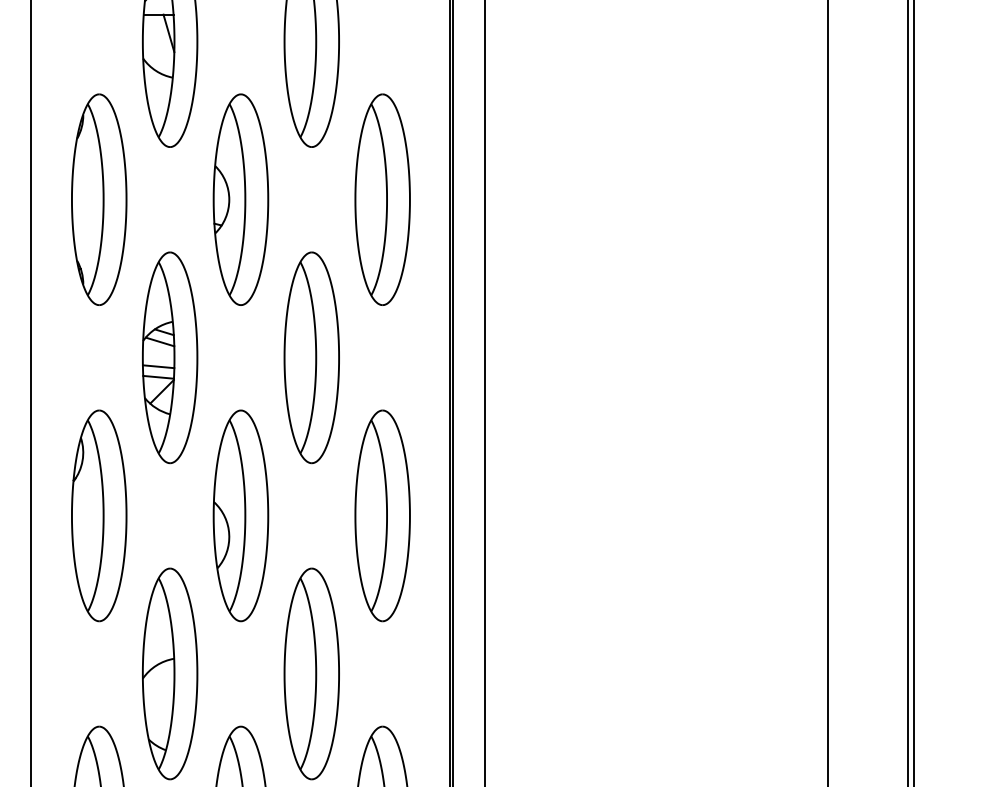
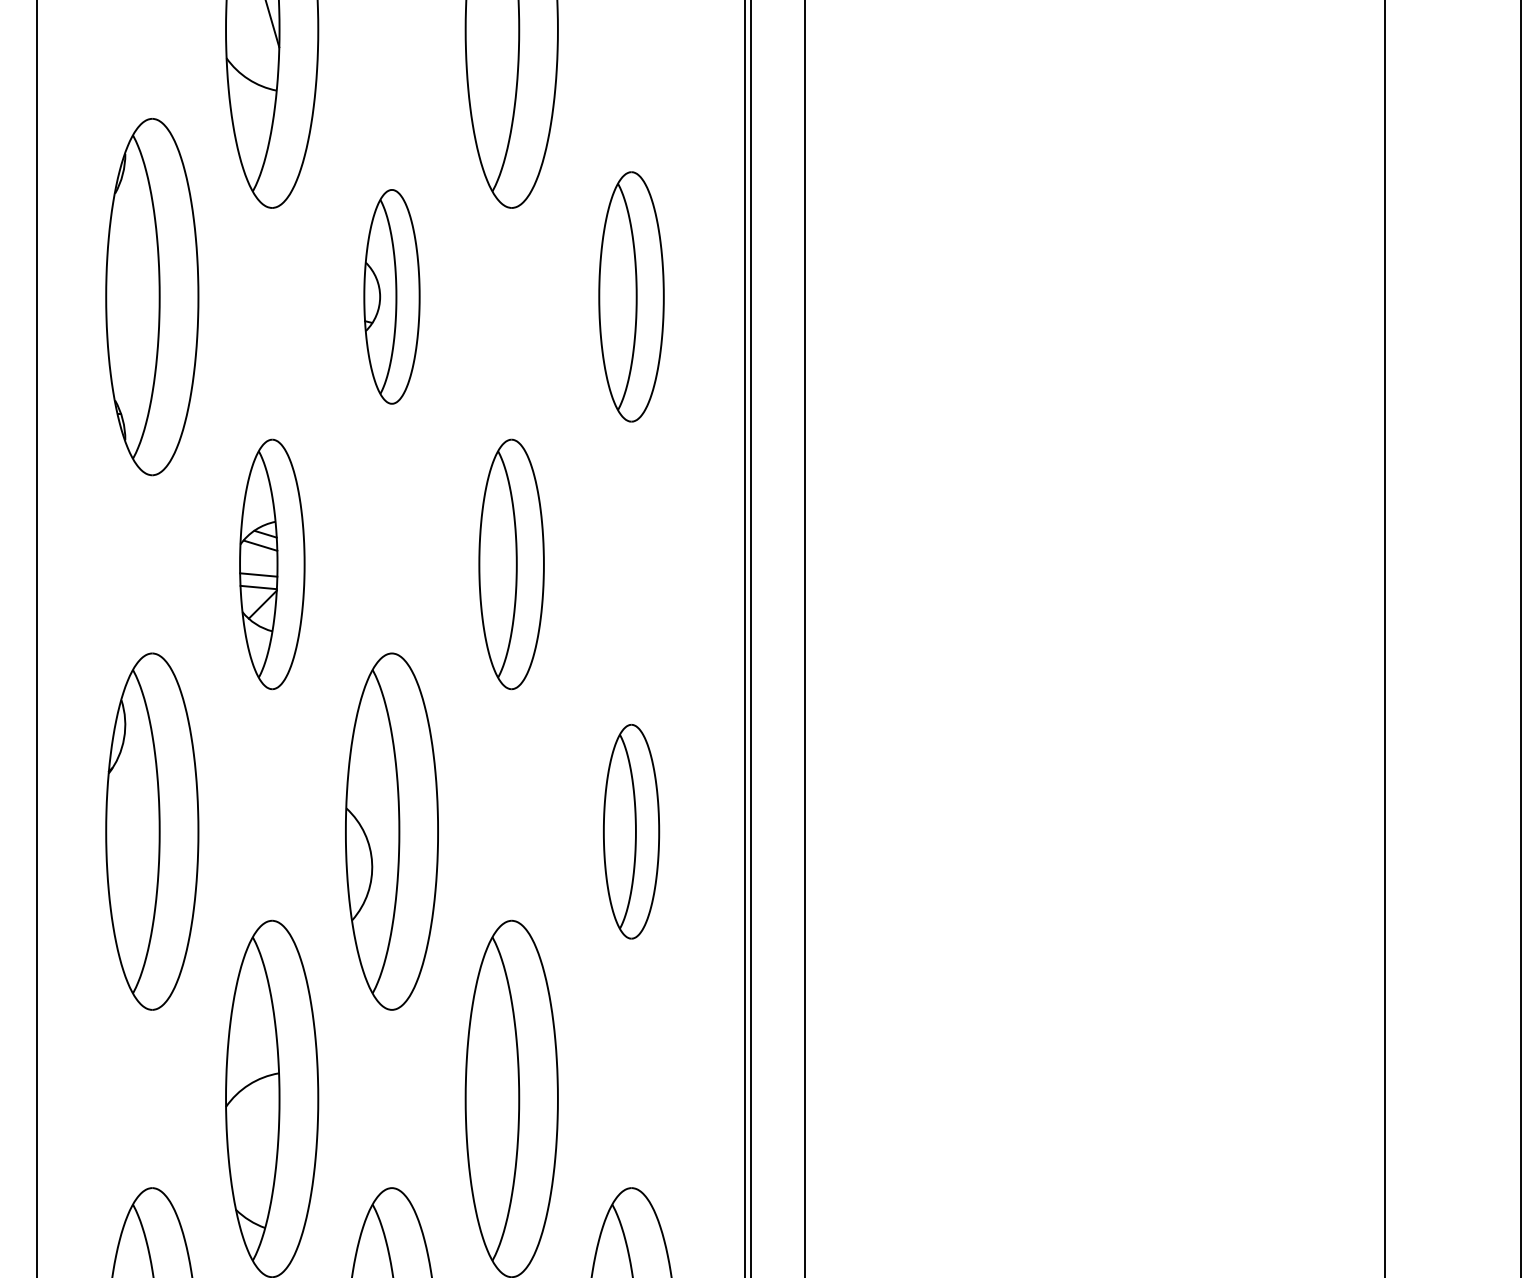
part: (240, 199) -> (391, 296), size x0.6
part: (382, 199) -> (631, 296), size x0.7
part: (170, 357) -> (272, 563), size x0.7
part: (311, 357) -> (511, 563), size x0.7
part: (382, 515) -> (631, 831), size x0.6

